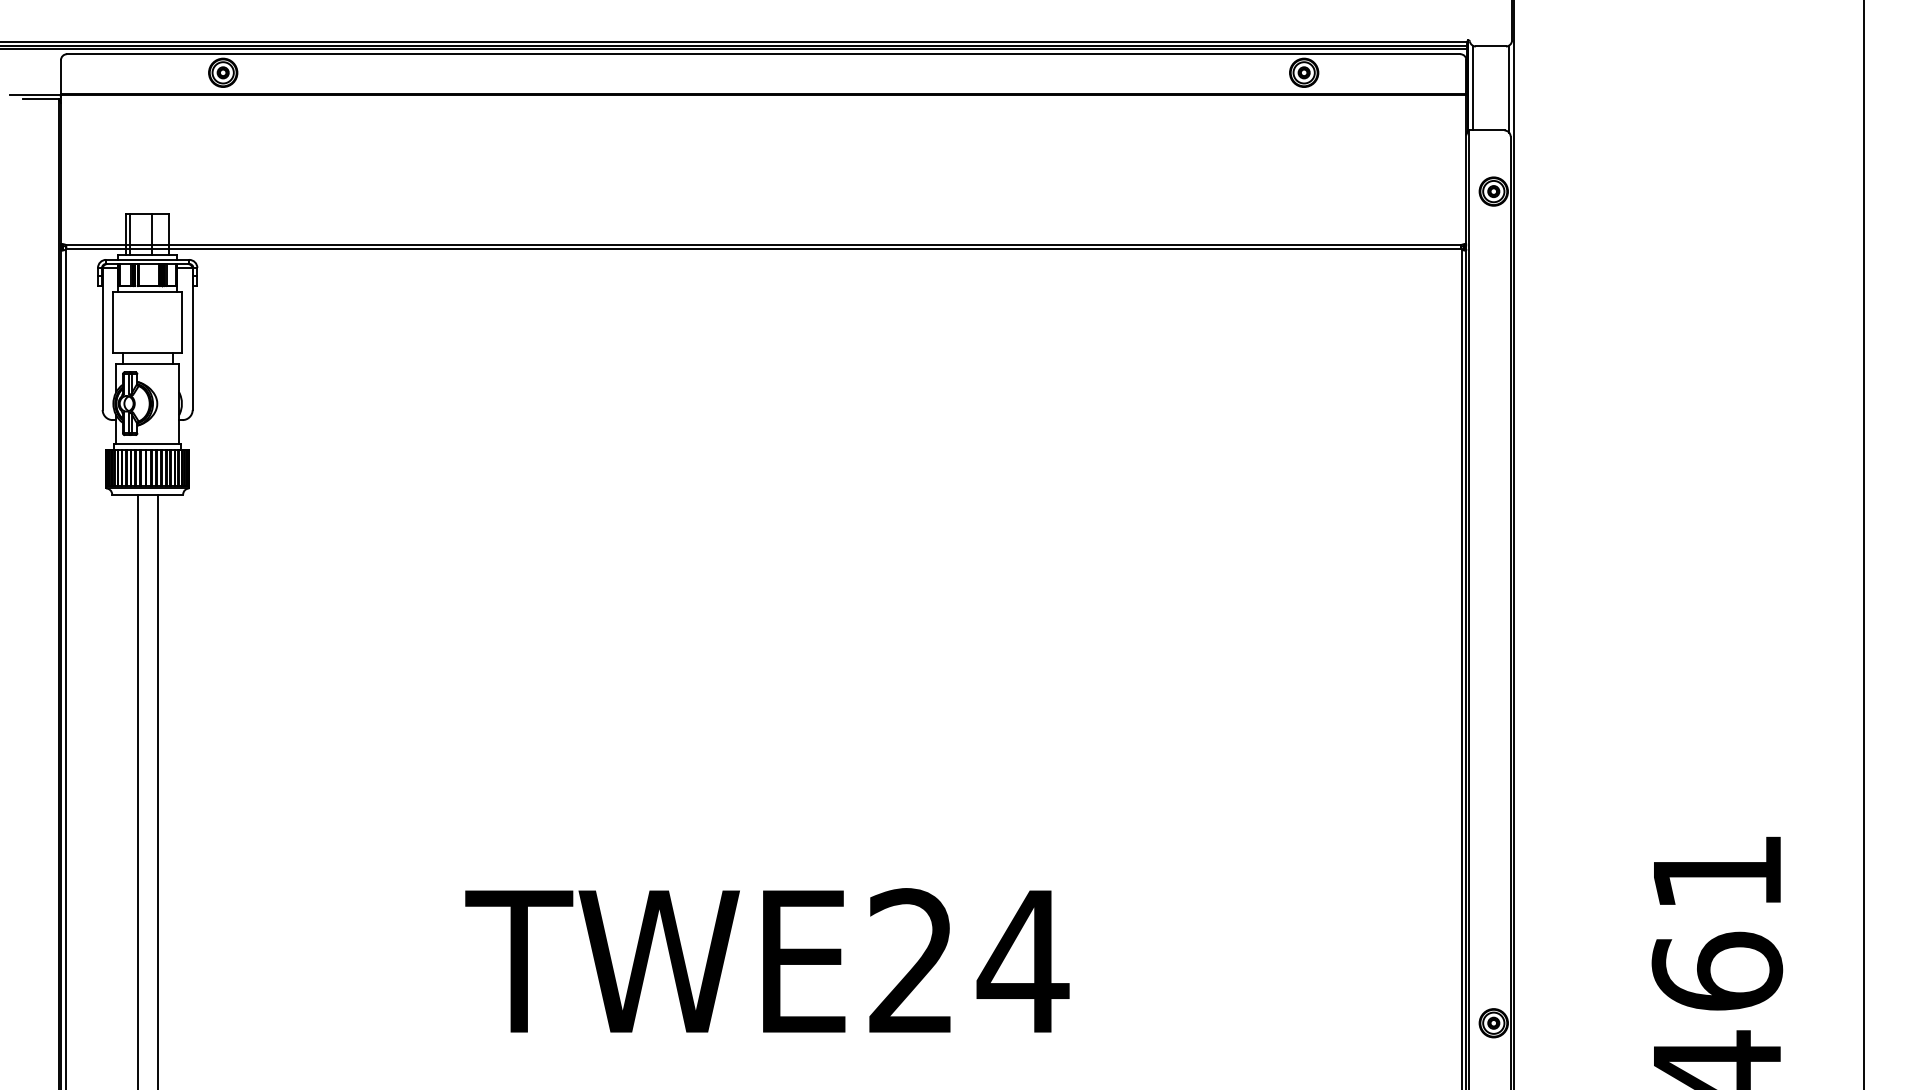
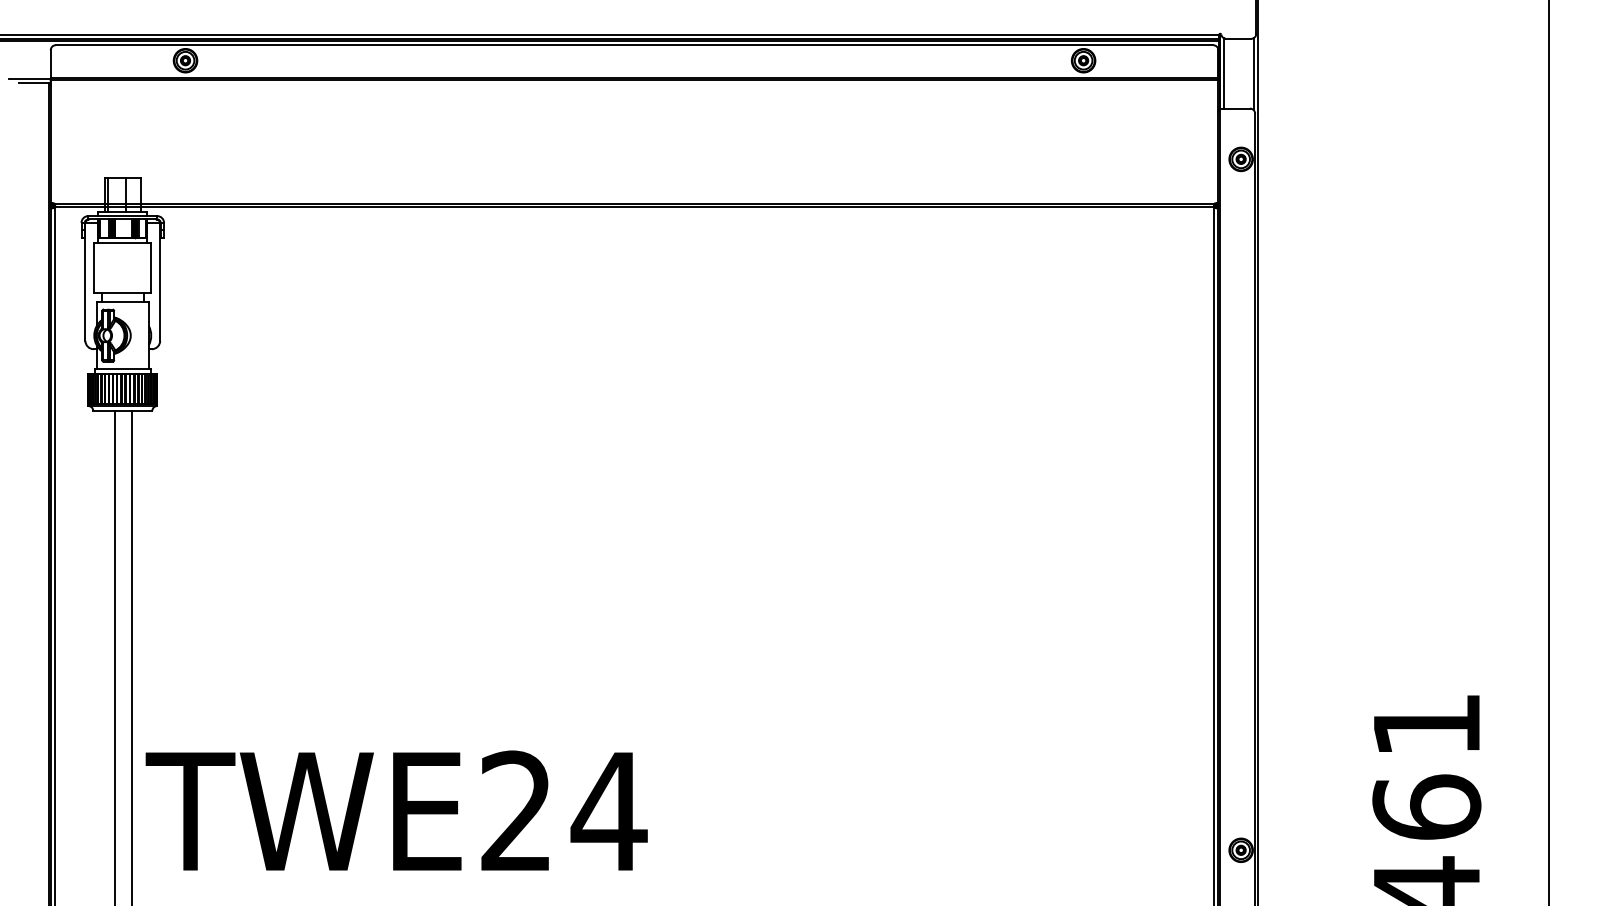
text: (767, 960) -> (396, 810), moved

